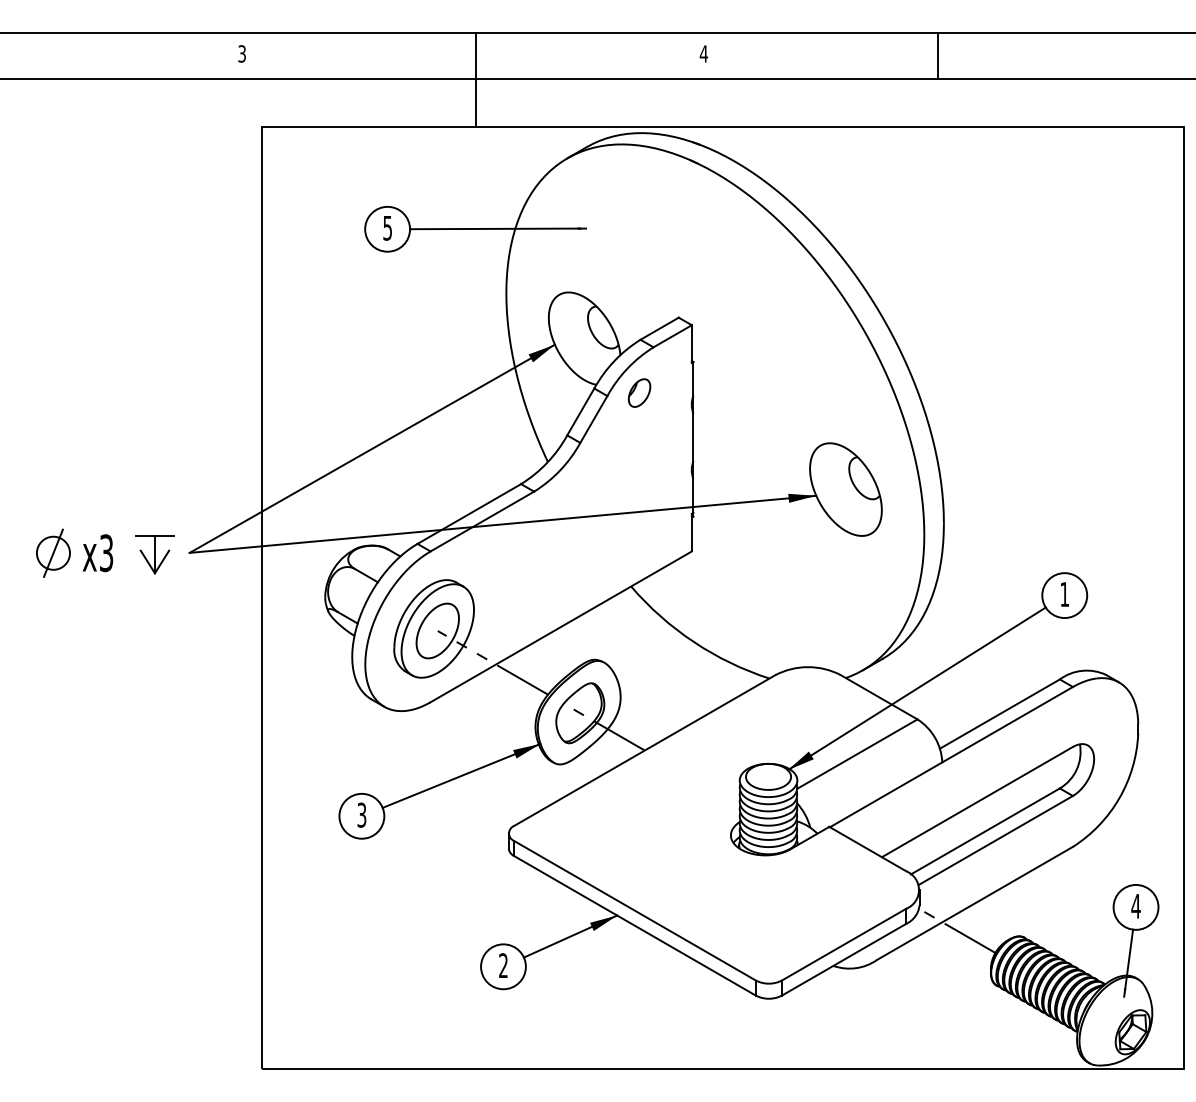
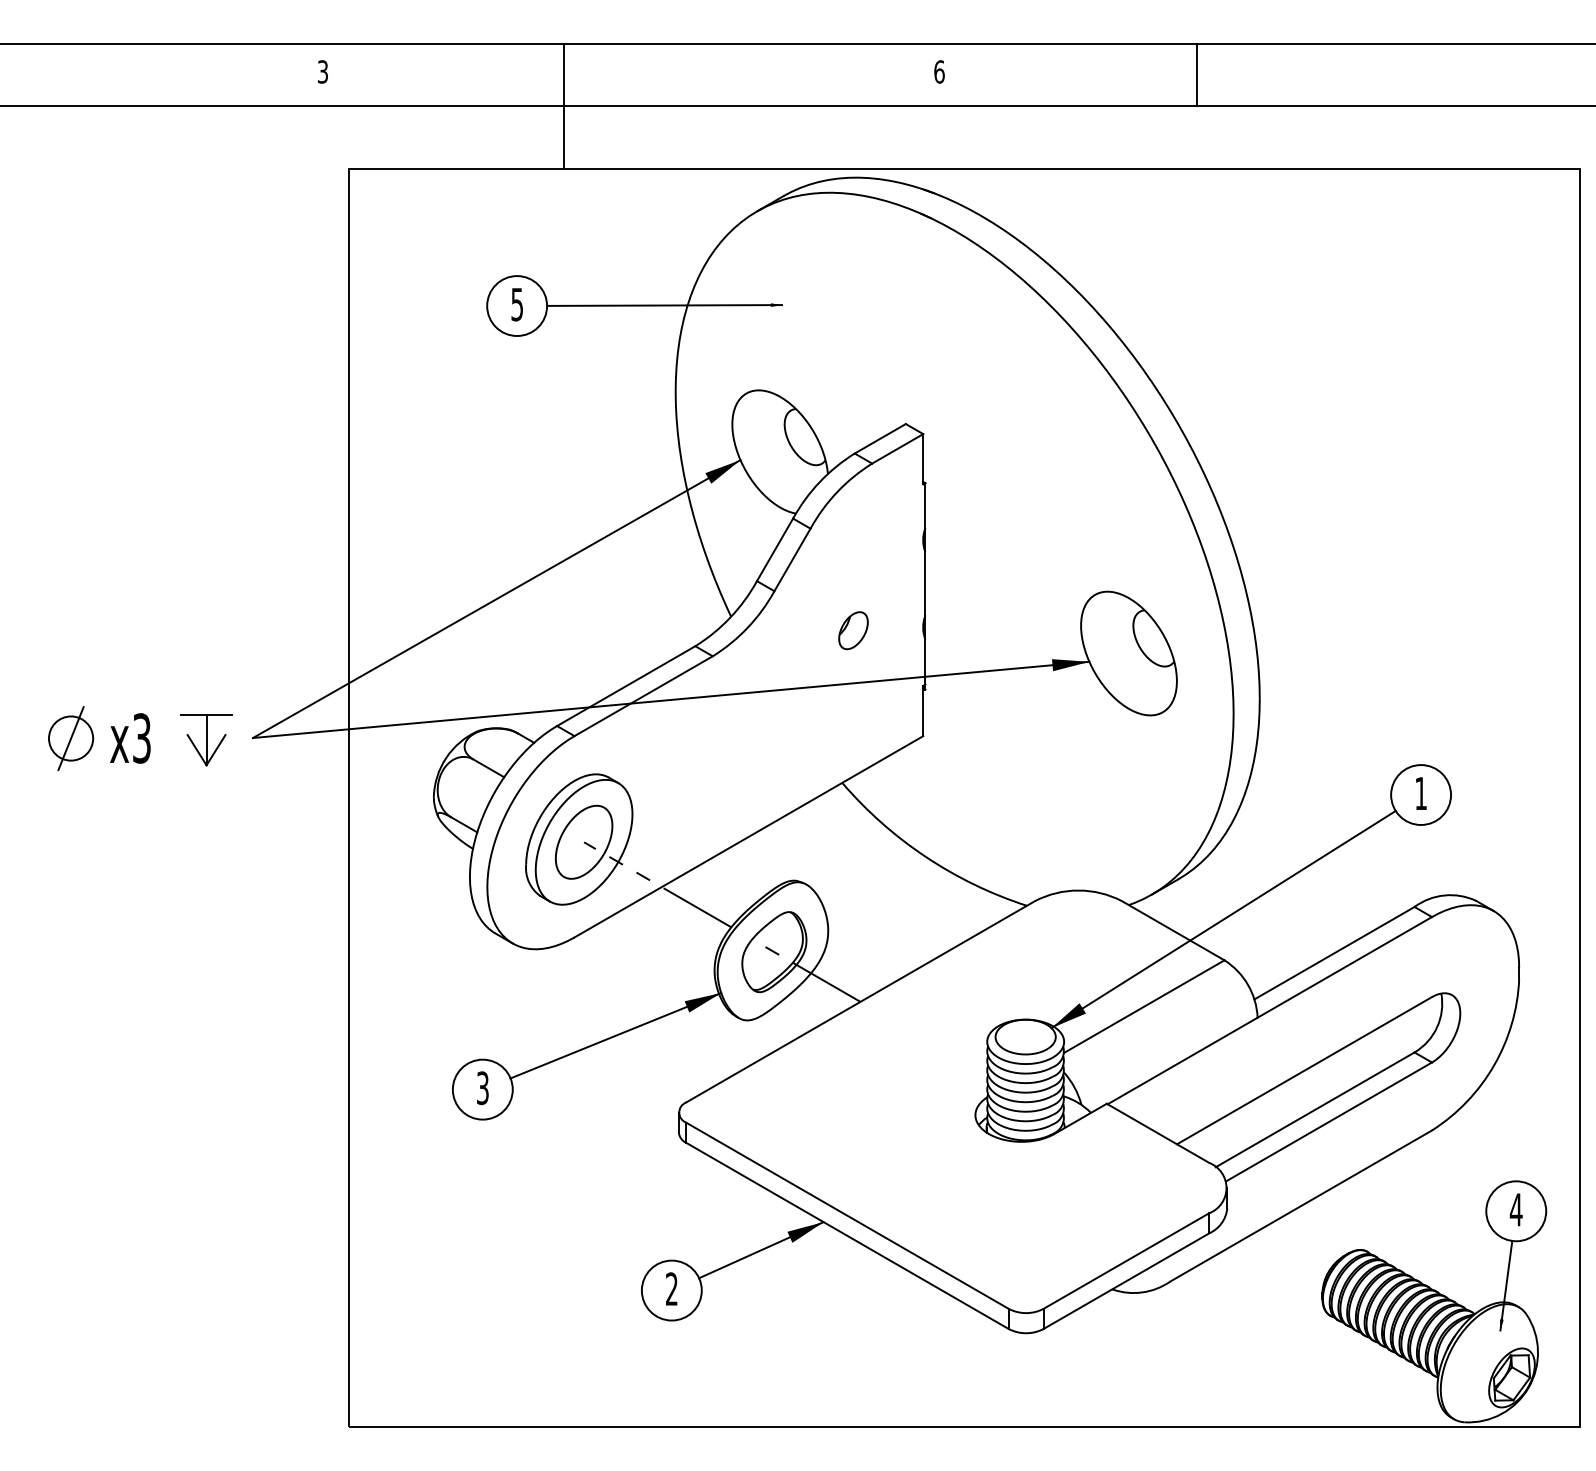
text: (703, 53) -> (938, 71), 4 -> 6
line: (937, 55) -> (1197, 74), moved
line: (475, 79) -> (563, 105), moved
part: (639, 392) -> (853, 630), moved
line: (957, 930) -> (1277, 1242), removed

